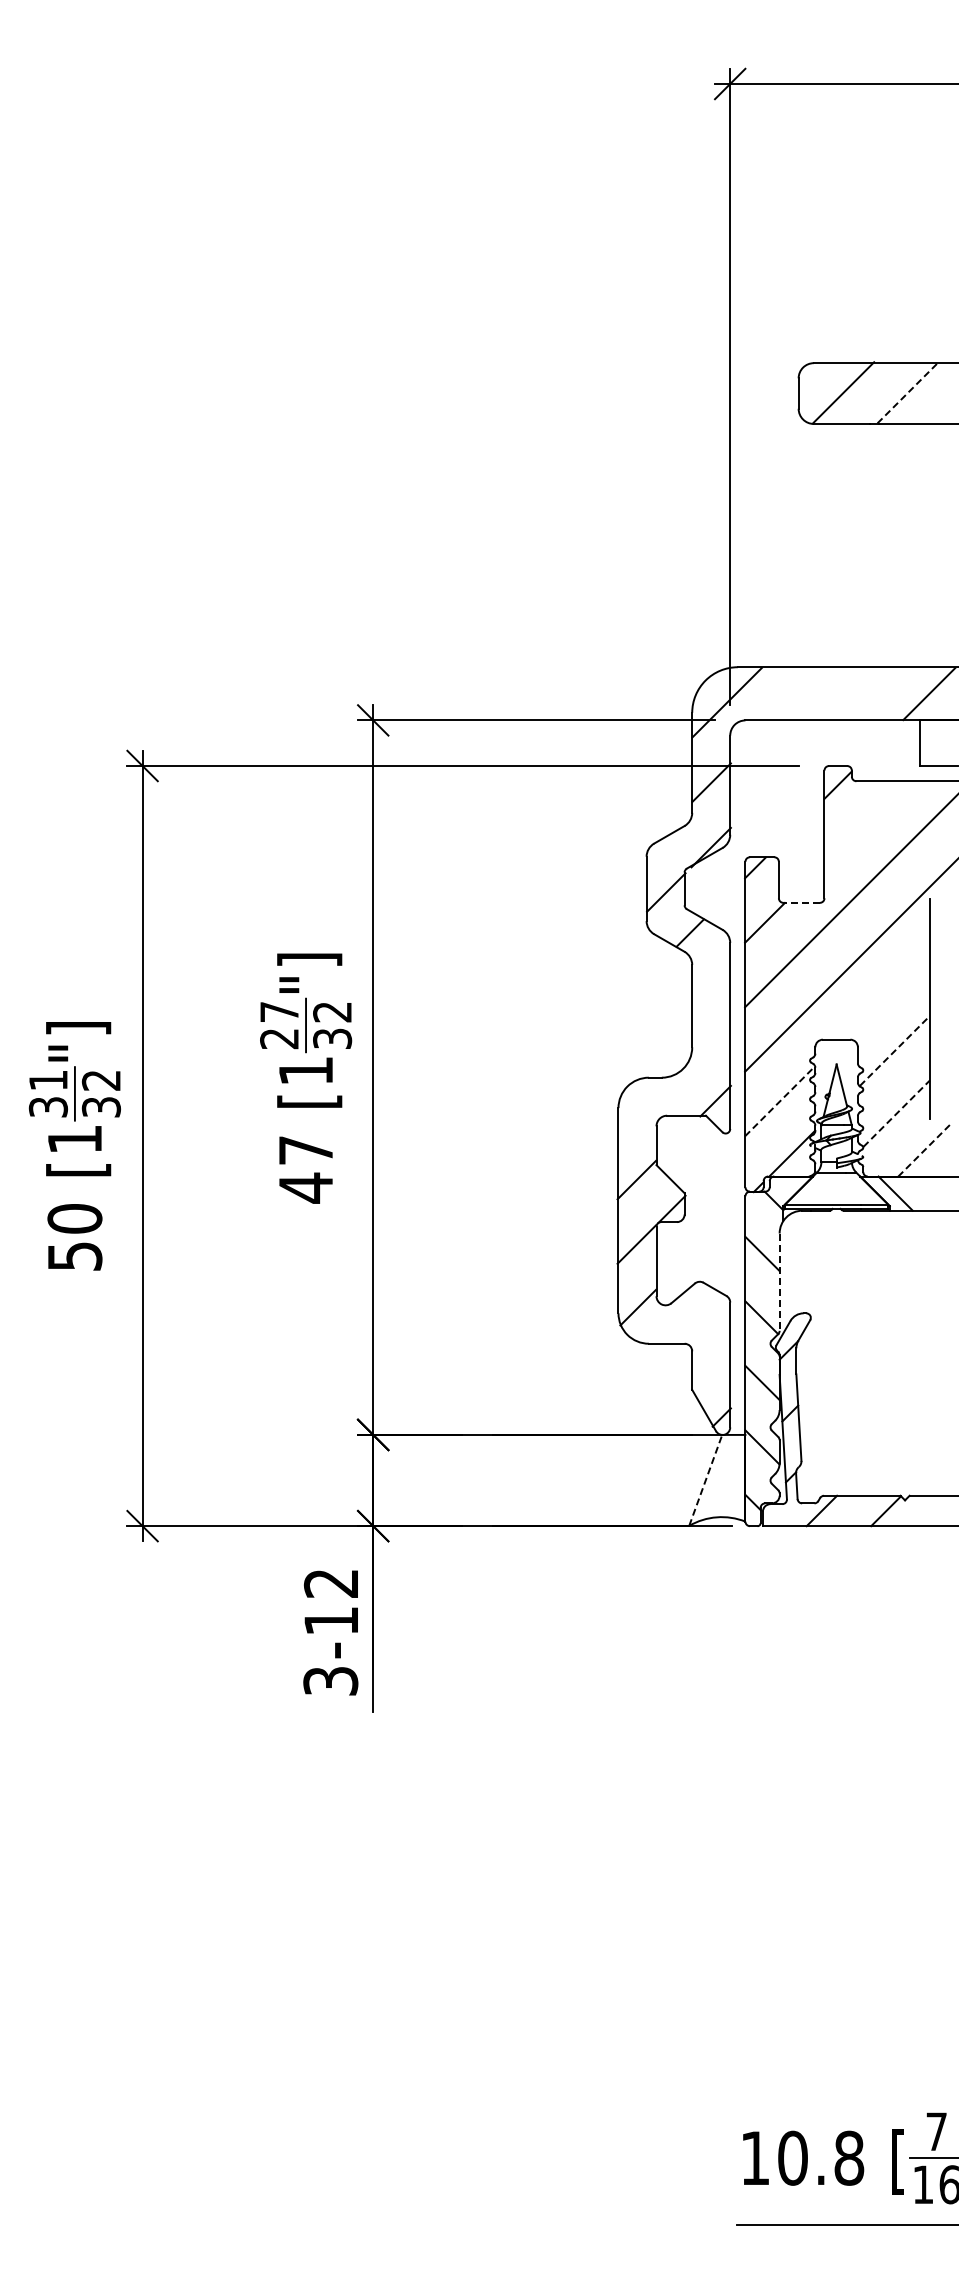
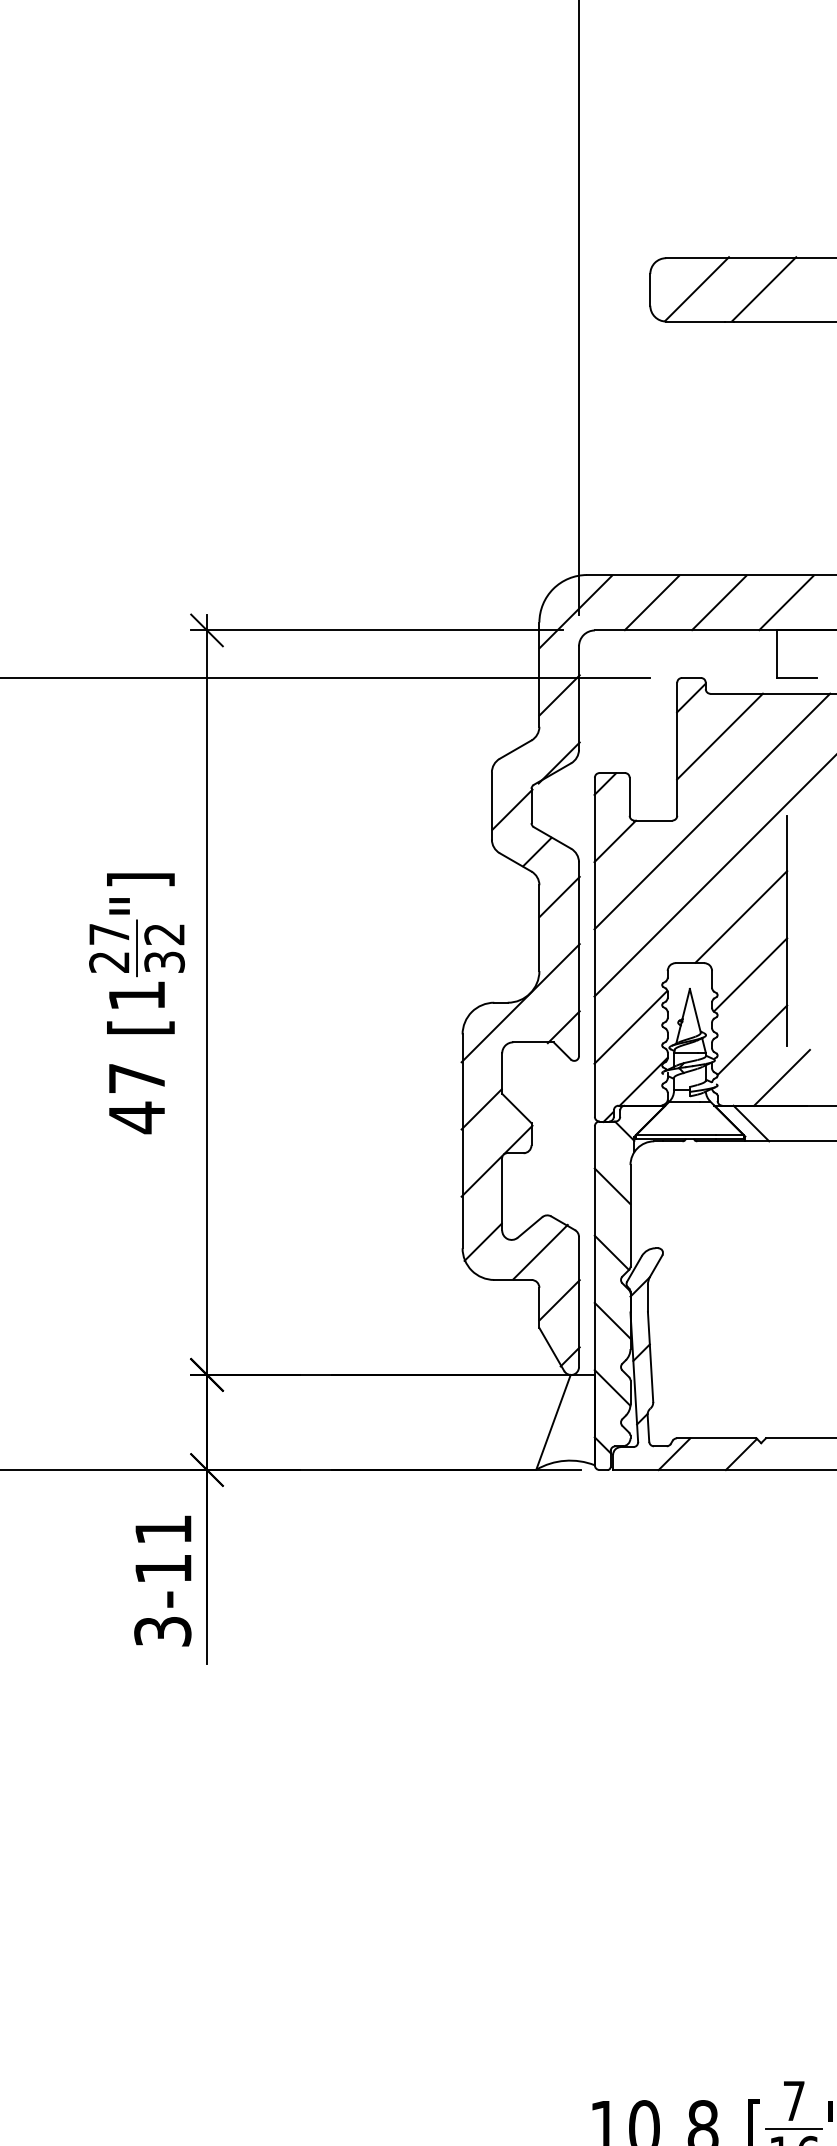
line: (908, 392) -> (764, 288), dashed -> solid
line: (800, 694) -> (652, 603), added
line: (864, 694) -> (718, 603), added
line: (865, 822) -> (719, 736), added
line: (801, 902) -> (653, 820), dashed -> solid
line: (711, 975) -> (559, 896), added
line: (886, 995) -> (741, 917), added
line: (895, 1050) -> (751, 974), dashed -> solid
line: (673, 1077) -> (519, 1002), added
line: (780, 1100) -> (631, 1026), dashed -> solid
line: (897, 1113) -> (753, 1040), dashed -> solid
line: (925, 1149) -> (782, 1077), dashed -> solid
line: (779, 1282) -> (630, 1216), dashed -> solid
line: (693, 1316) -> (540, 1251), added
line: (711, 1362) -> (559, 1299), added
line: (705, 1479) -> (553, 1421), dashed -> solid
text: (330, 1583) -> (162, 1529), -12 -> -11

